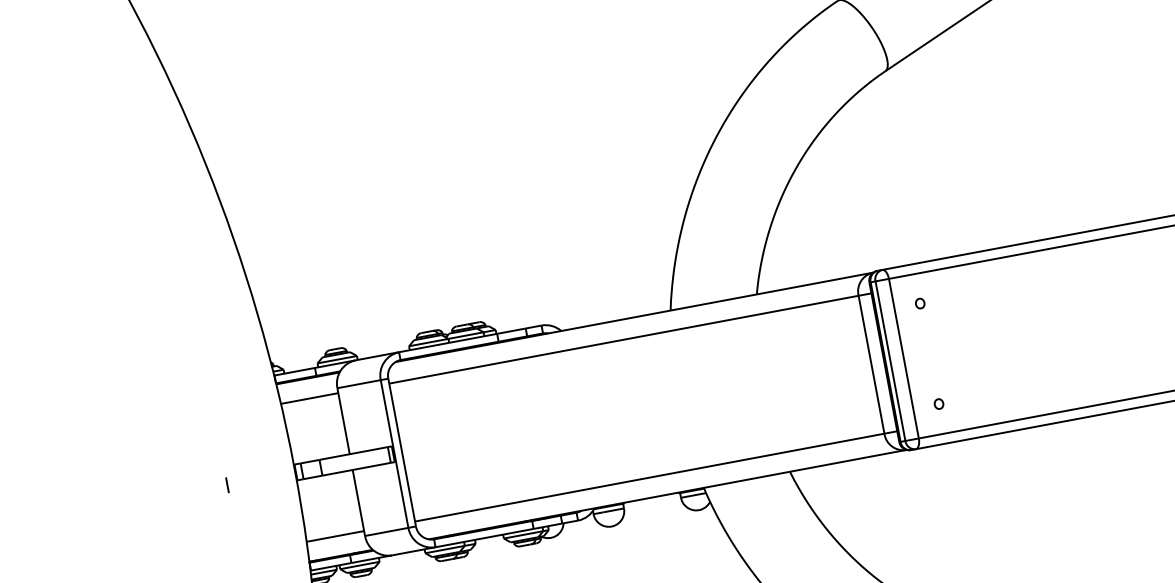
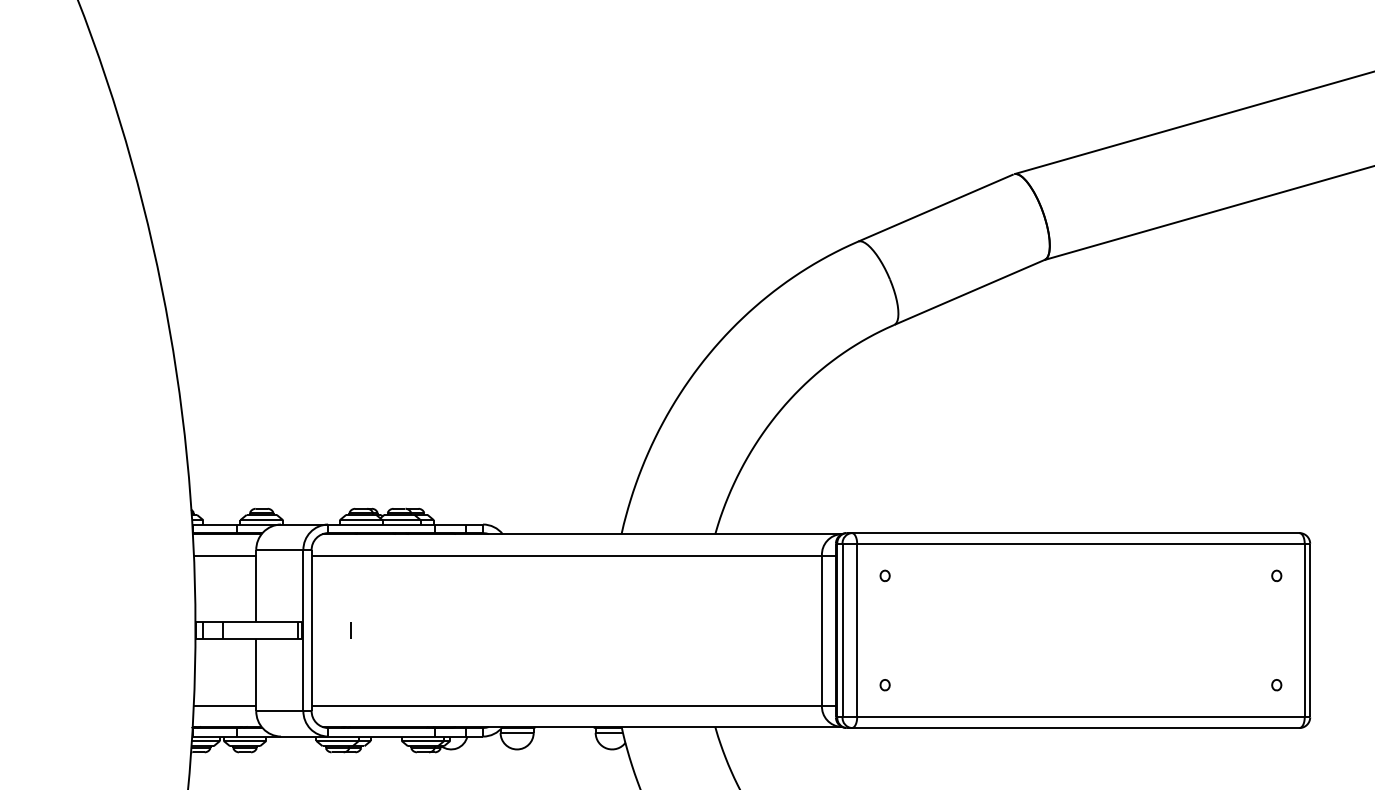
line: (227, 485) -> (350, 630), moved

